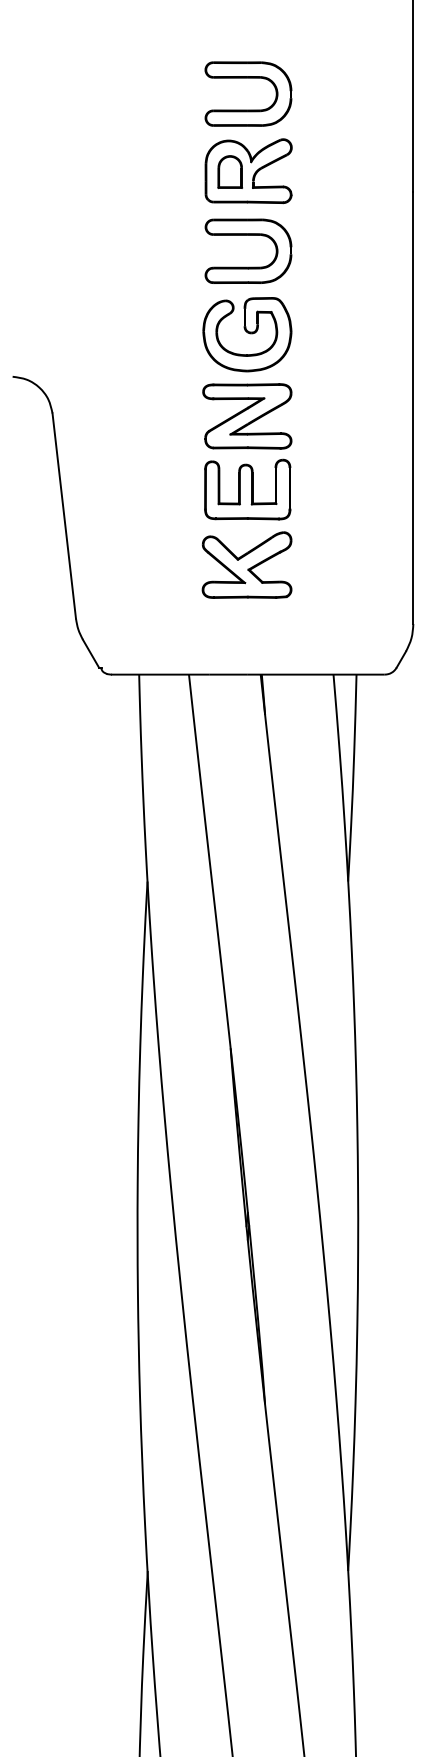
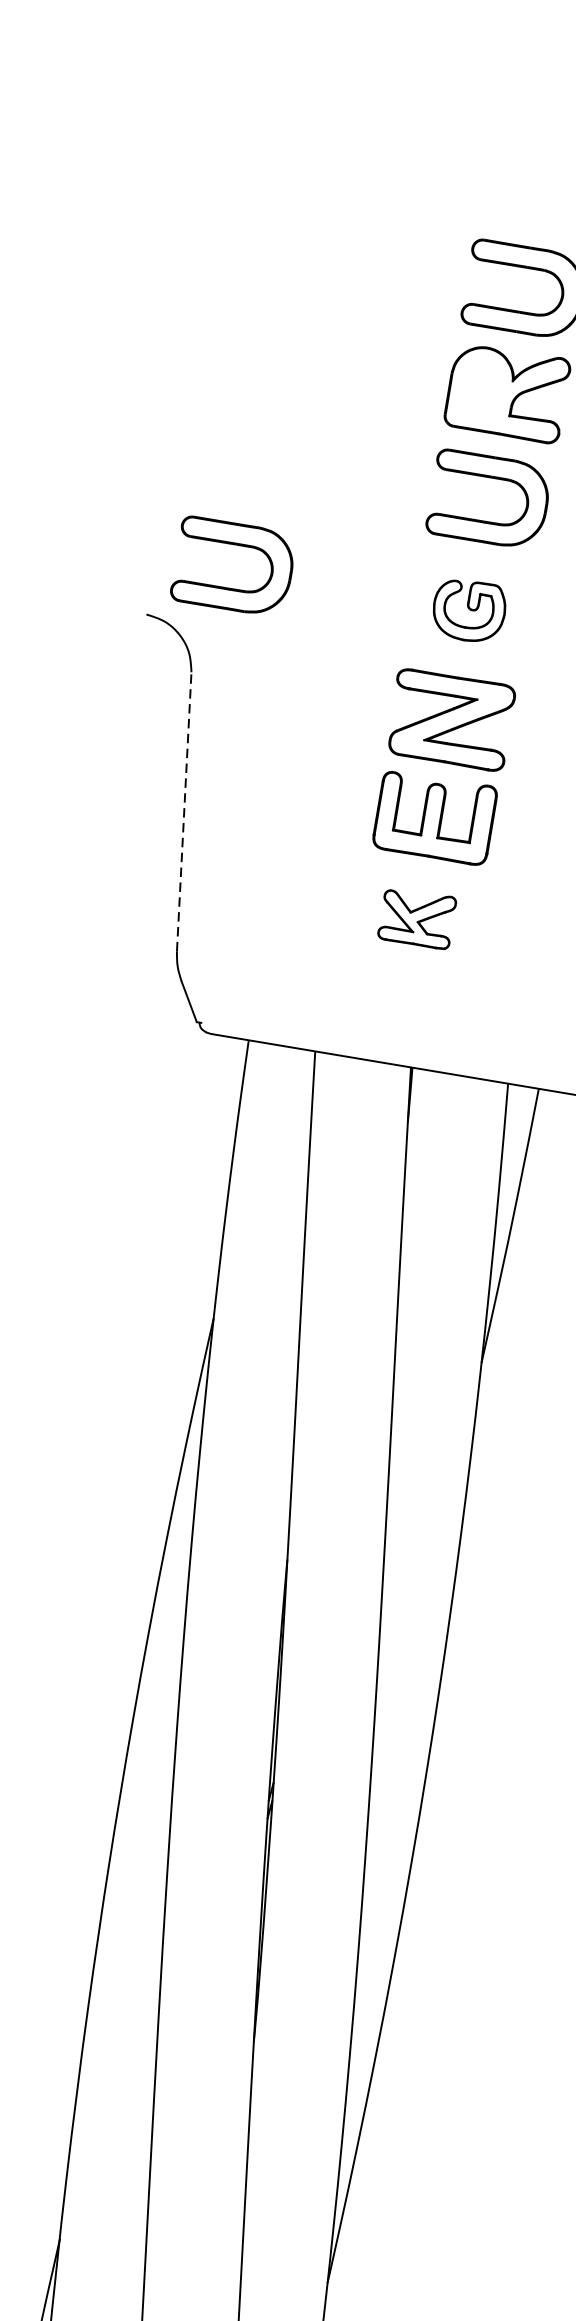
part: (229, 171) -> (481, 389), removed
part: (70, 315) -> (237, 545), added
part: (247, 334) -> (469, 610), size x0.6
line: (64, 515) -> (184, 811), solid -> dashed
part: (246, 564) -> (416, 917), size x0.6

